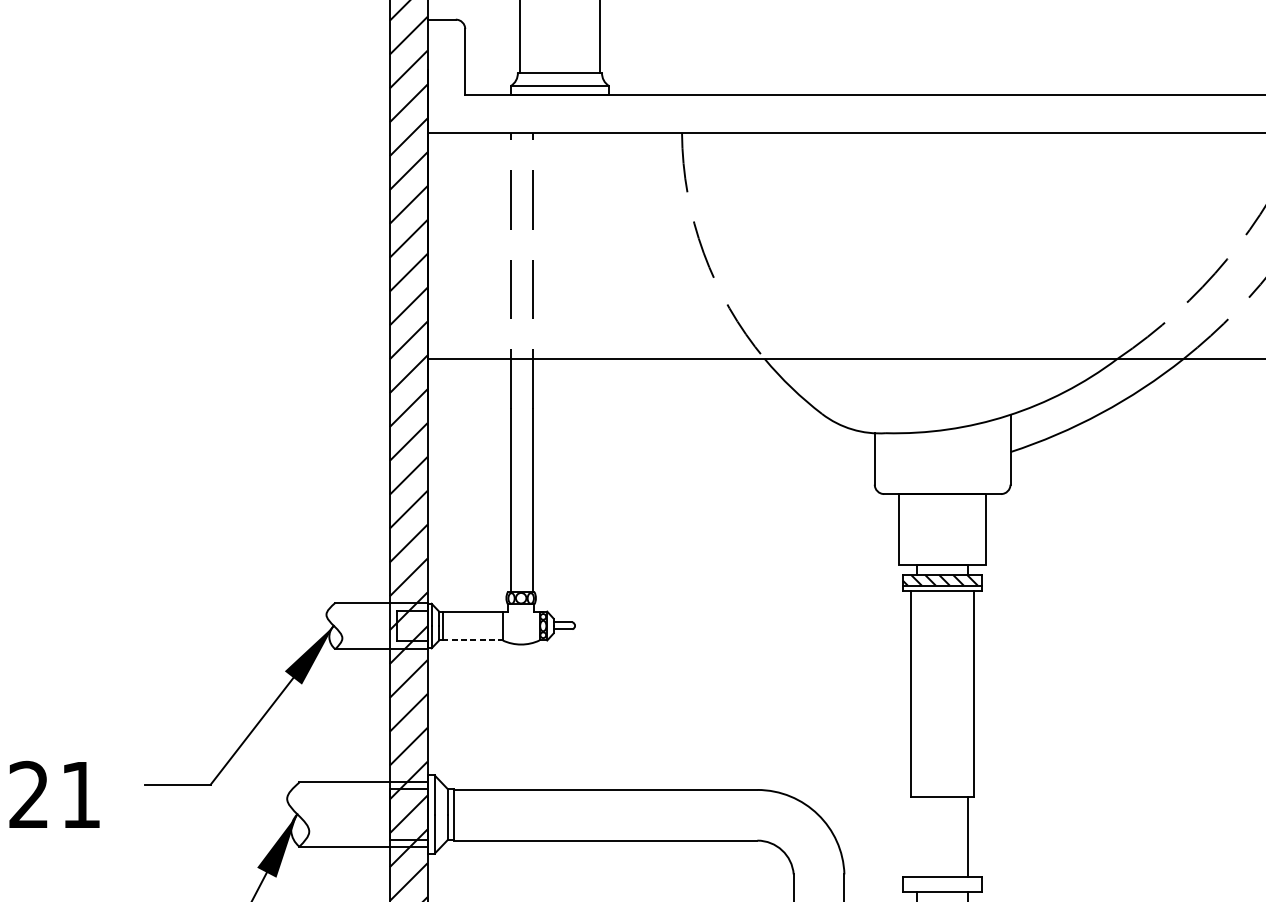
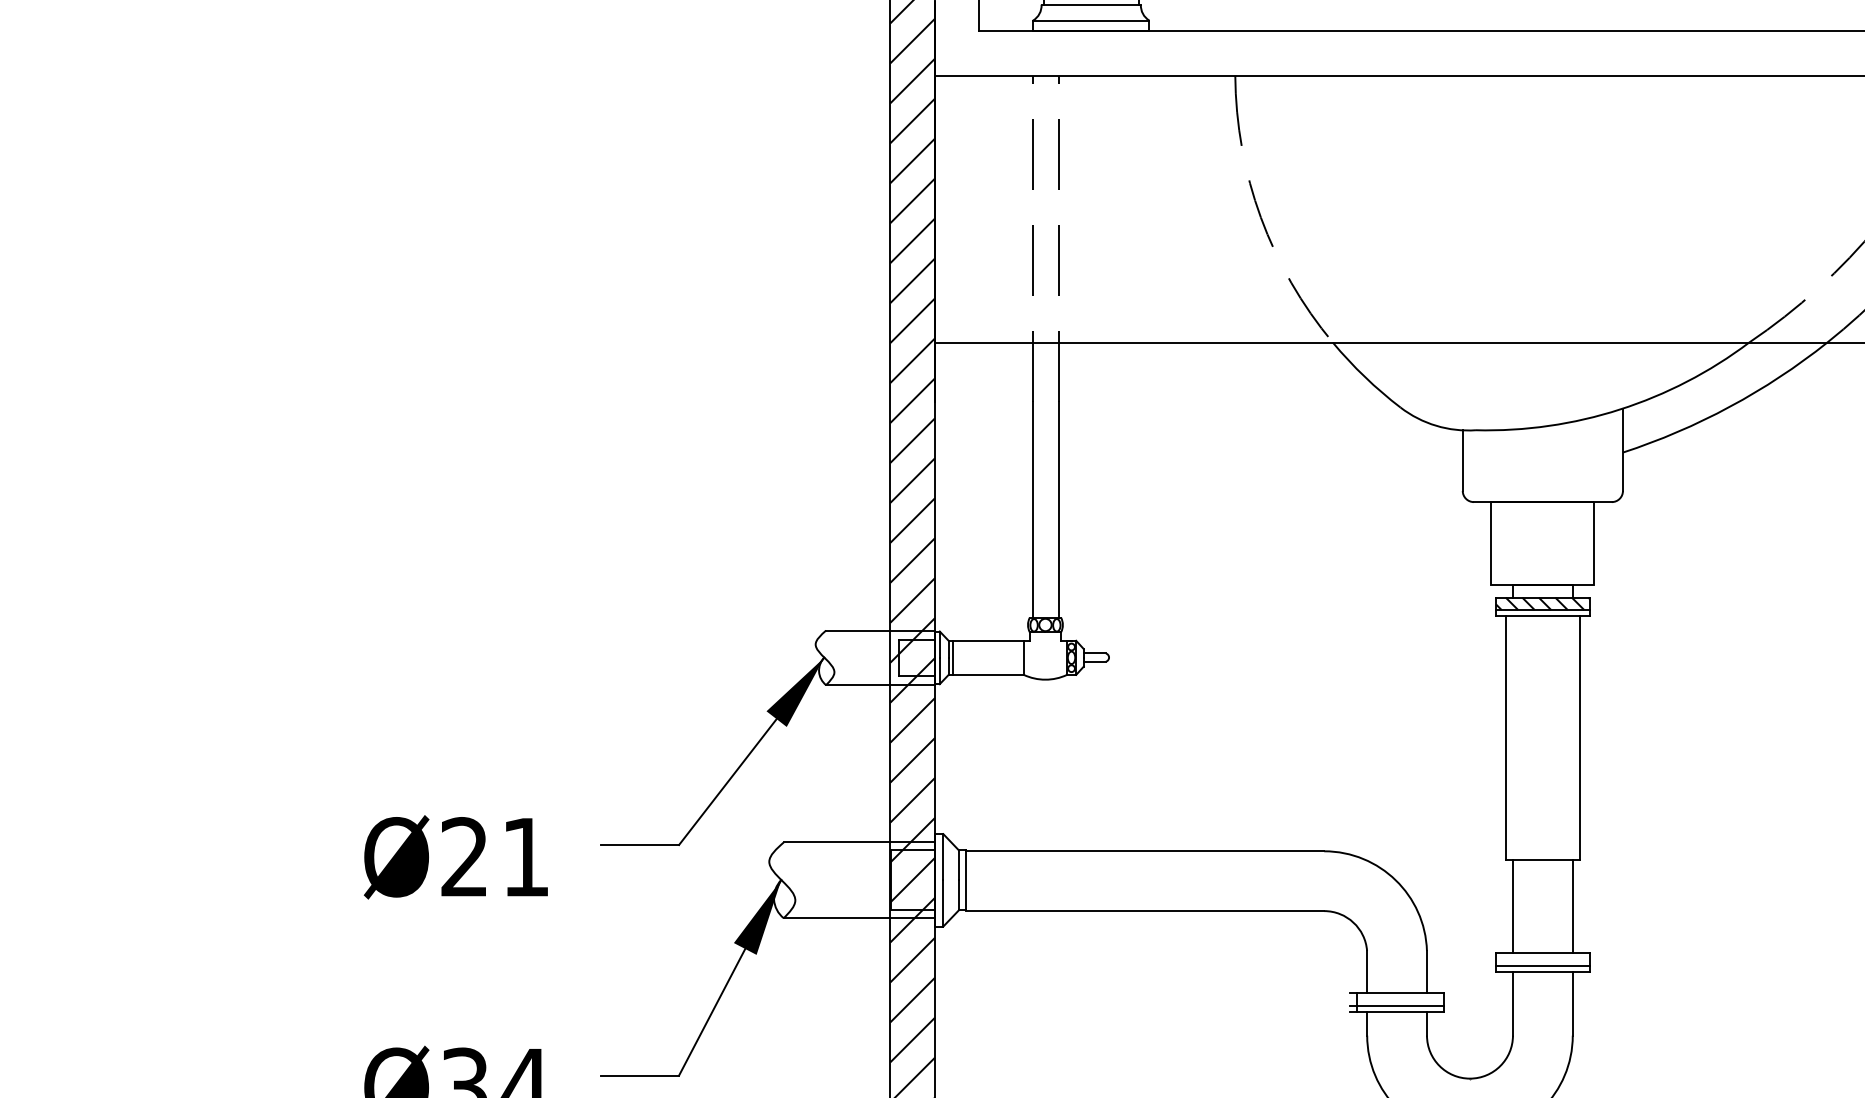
line: (472, 640) -> (988, 674), dashed -> solid
line: (916, 836) -> (1512, 906), added
line: (942, 886) -> (1542, 965), added

